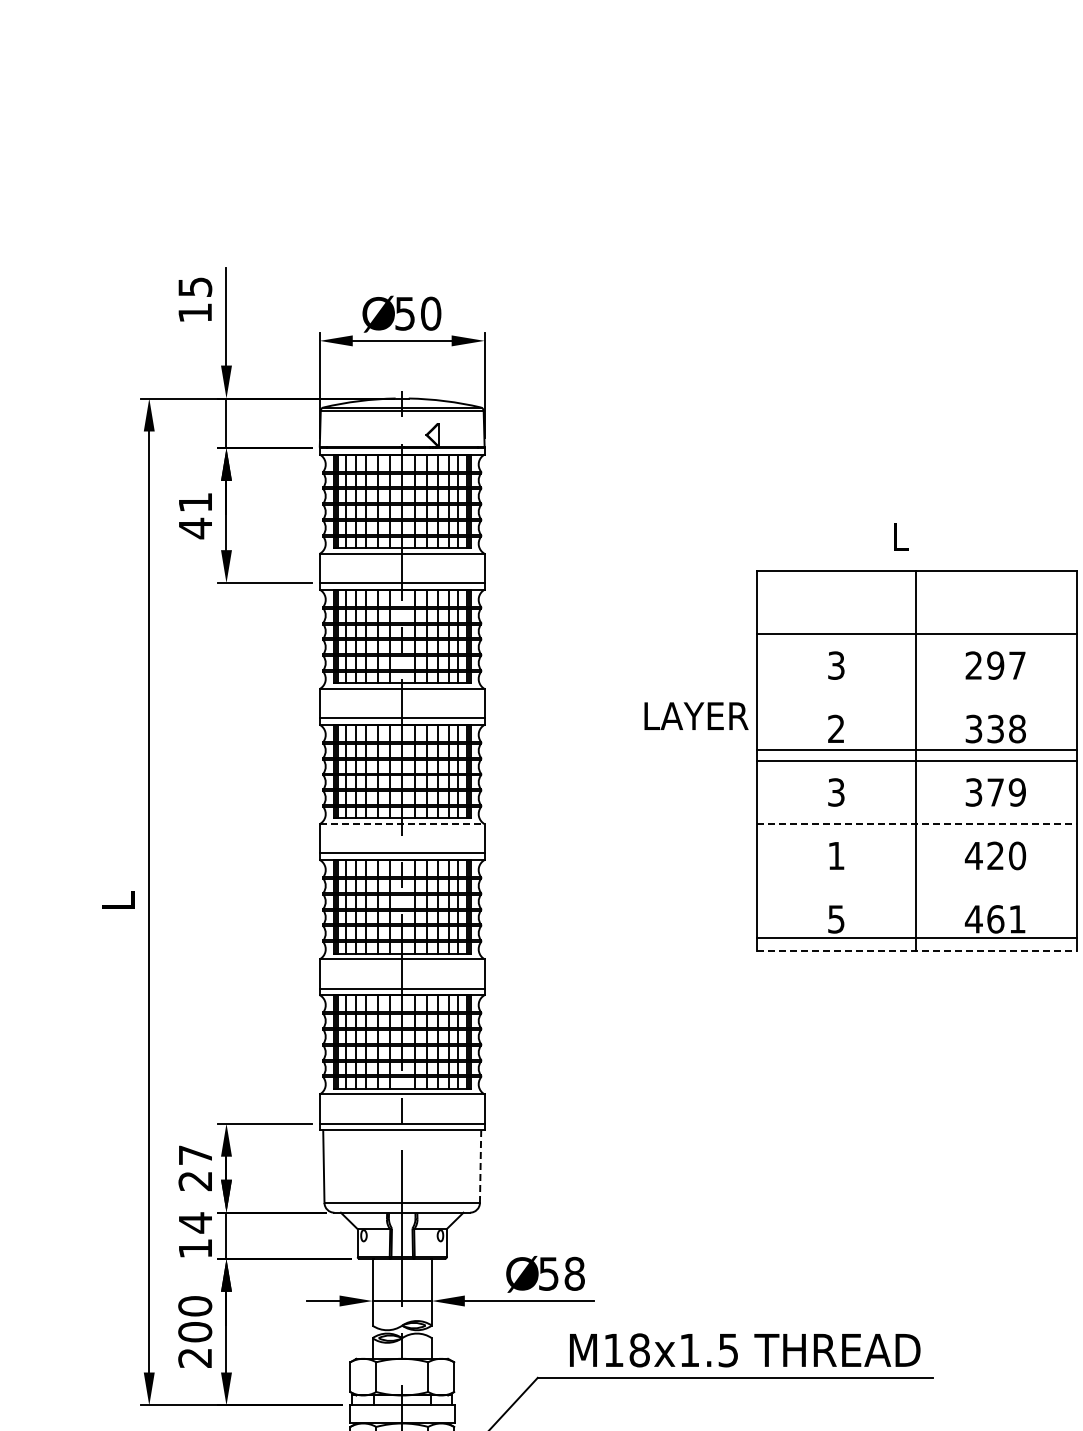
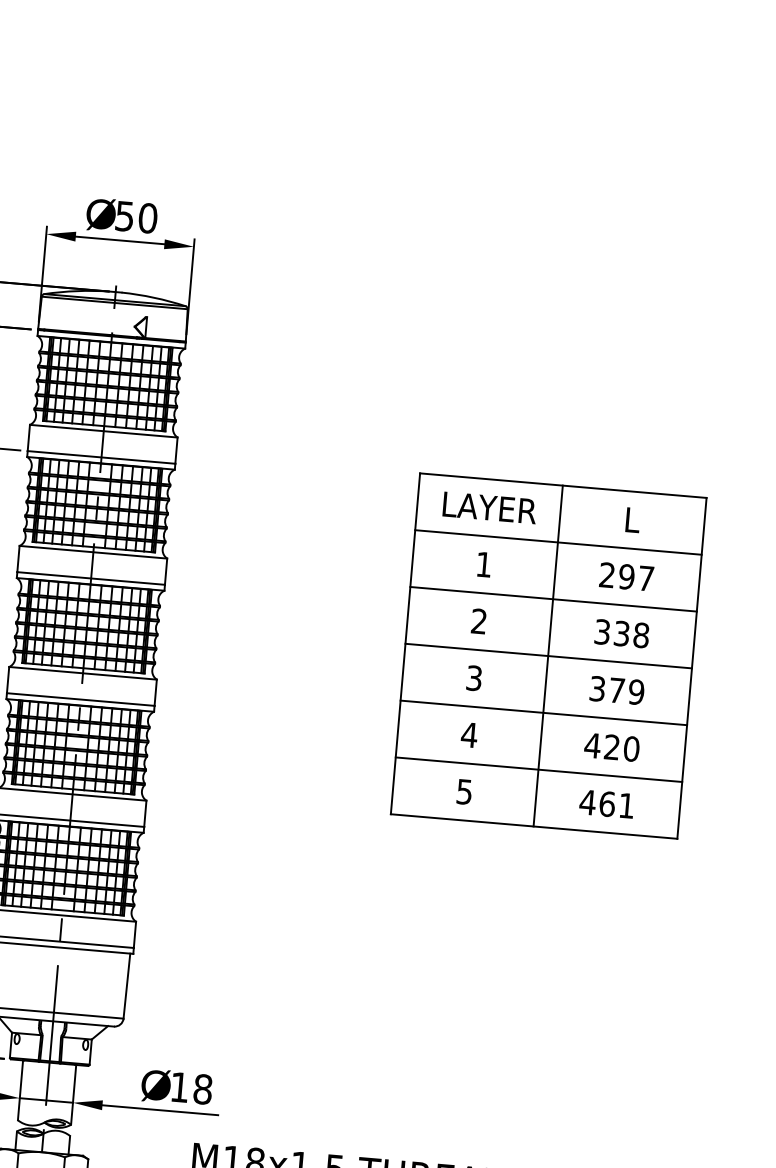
text: (901, 536) -> (633, 519), moved
text: (836, 665) -> (484, 564), 3 -> 1
text: (696, 715) -> (490, 507), moved
line: (916, 750) -> (553, 599), moved
line: (402, 824) -> (83, 673), dashed -> solid
line: (916, 824) -> (543, 713), dashed -> solid
text: (836, 855) -> (469, 734), 1 -> 4
line: (916, 937) -> (538, 769), moved
line: (916, 951) -> (533, 826), dashed -> solid
line: (480, 1166) -> (126, 985), dashed -> solid
text: (548, 1273) -> (179, 1087), 58 -> 18

